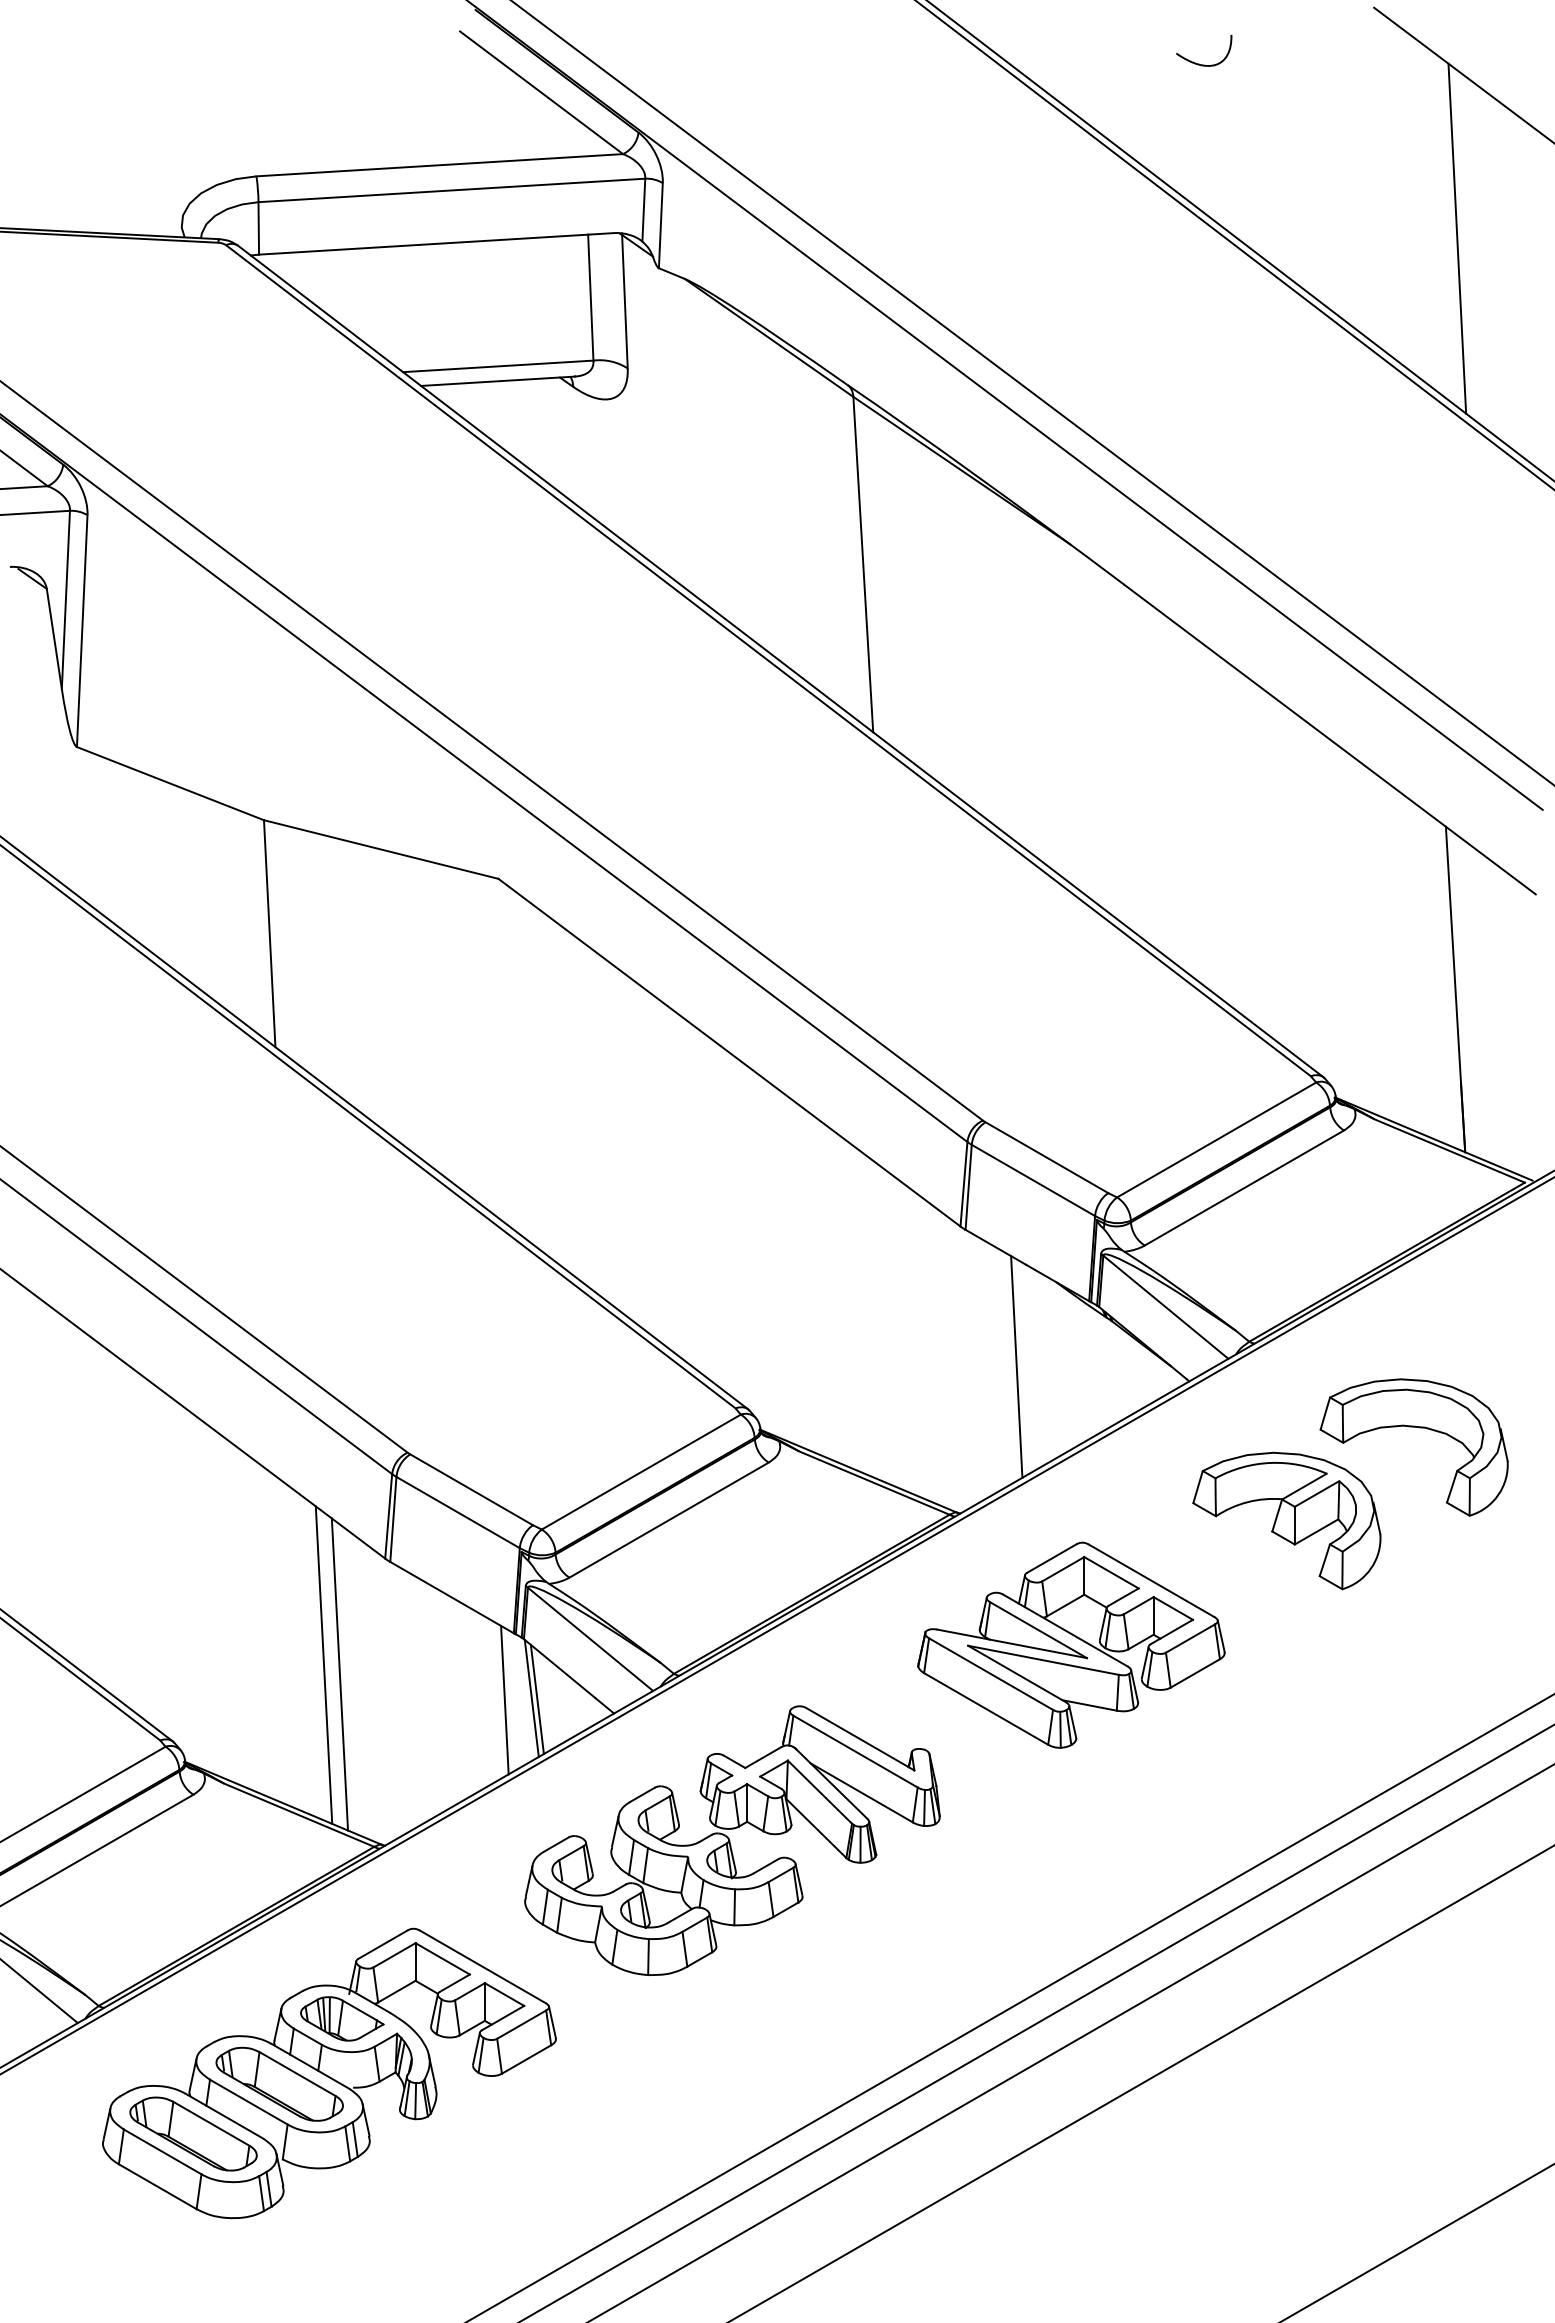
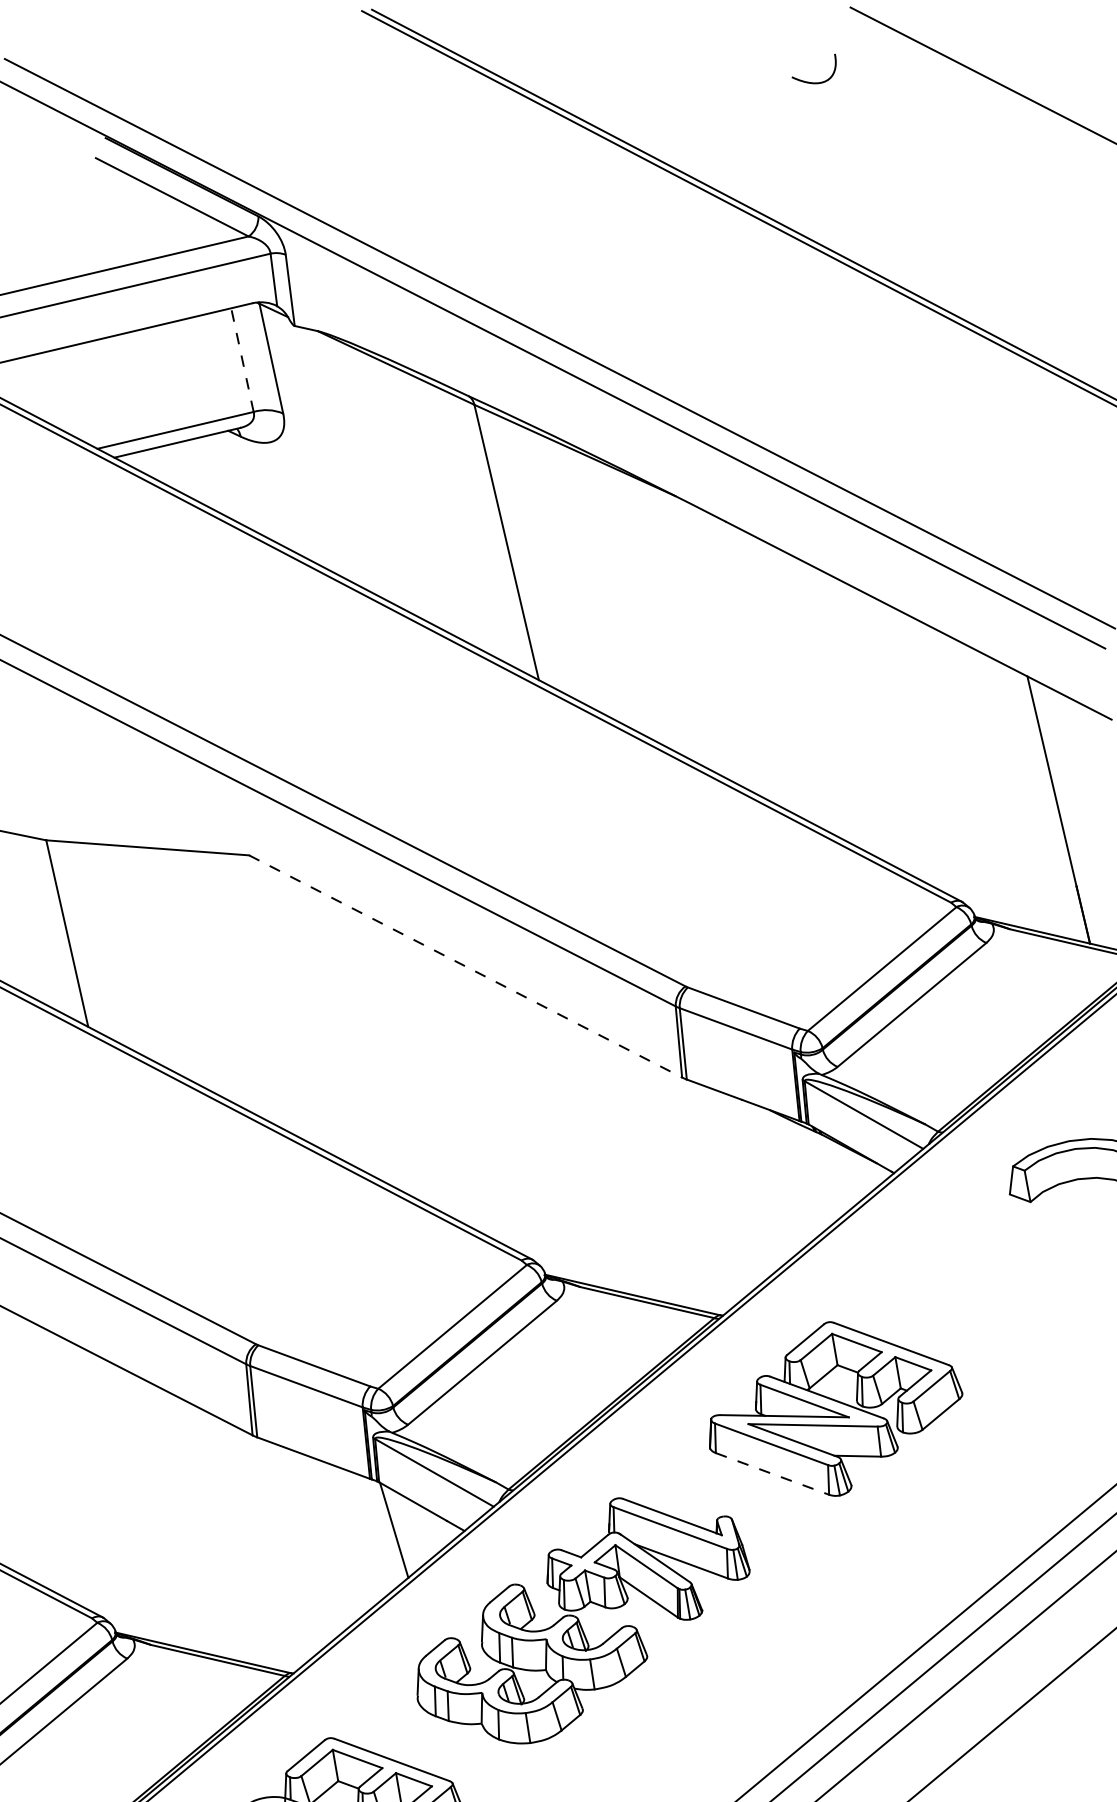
curve: (1199, 63) -> (812, 82), moved
line: (1457, 238) -> (952, 186), removed
line: (590, 297) -> (242, 360), solid -> dashed
line: (729, 1052) -> (465, 966), solid -> dashed
line: (1016, 1366) -> (748, 1185), removed
part: (1286, 1520) -> (994, 1274), removed
line: (323, 1664) -> (216, 1531), removed
line: (339, 1674) -> (231, 1537), removed
line: (504, 1699) -> (371, 1535), removed
line: (536, 1699) -> (398, 1530), removed
line: (986, 1708) -> (772, 1473), solid -> dashed

